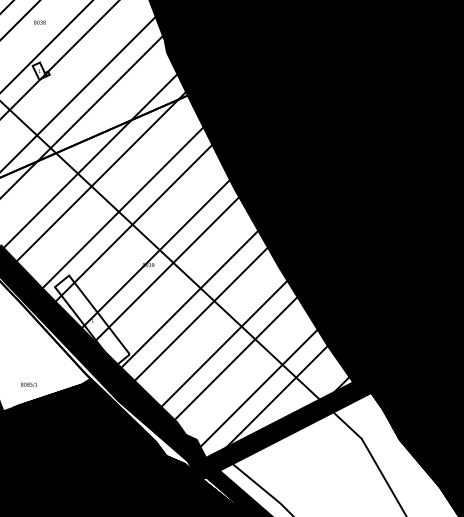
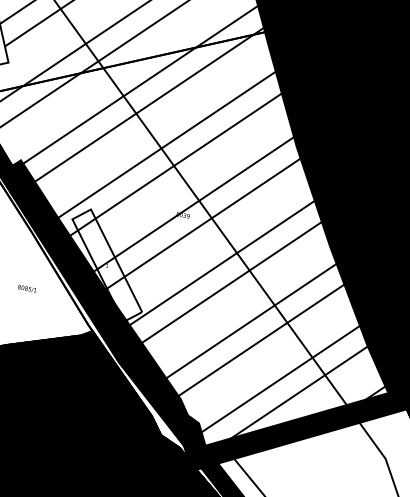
text: (28, 384) -> (26, 288), moved

